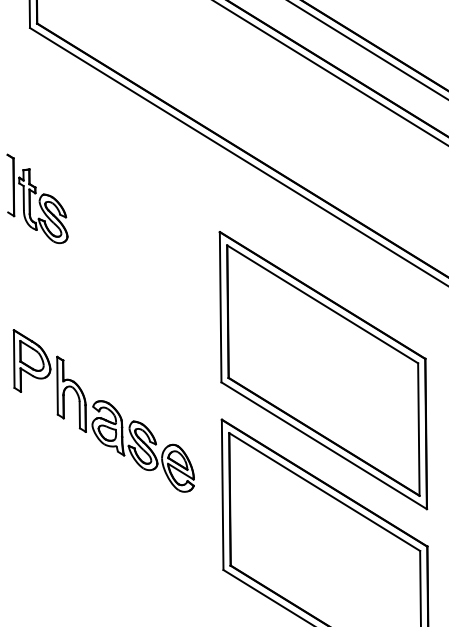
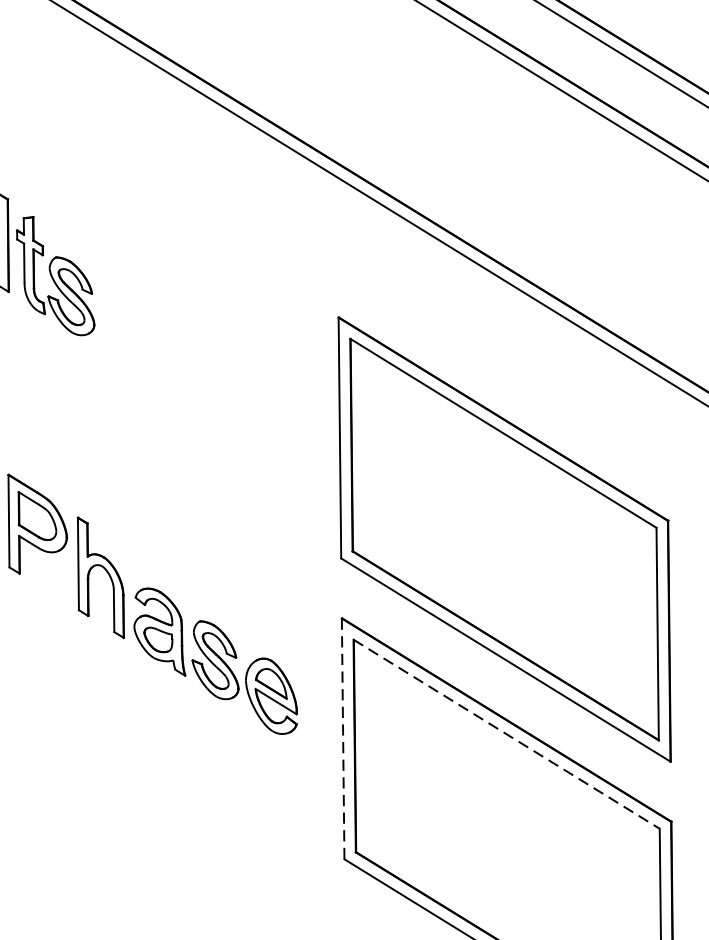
line: (325, 492) -> (508, 735), solid -> dashed
line: (222, 495) -> (342, 739), solid -> dashed

